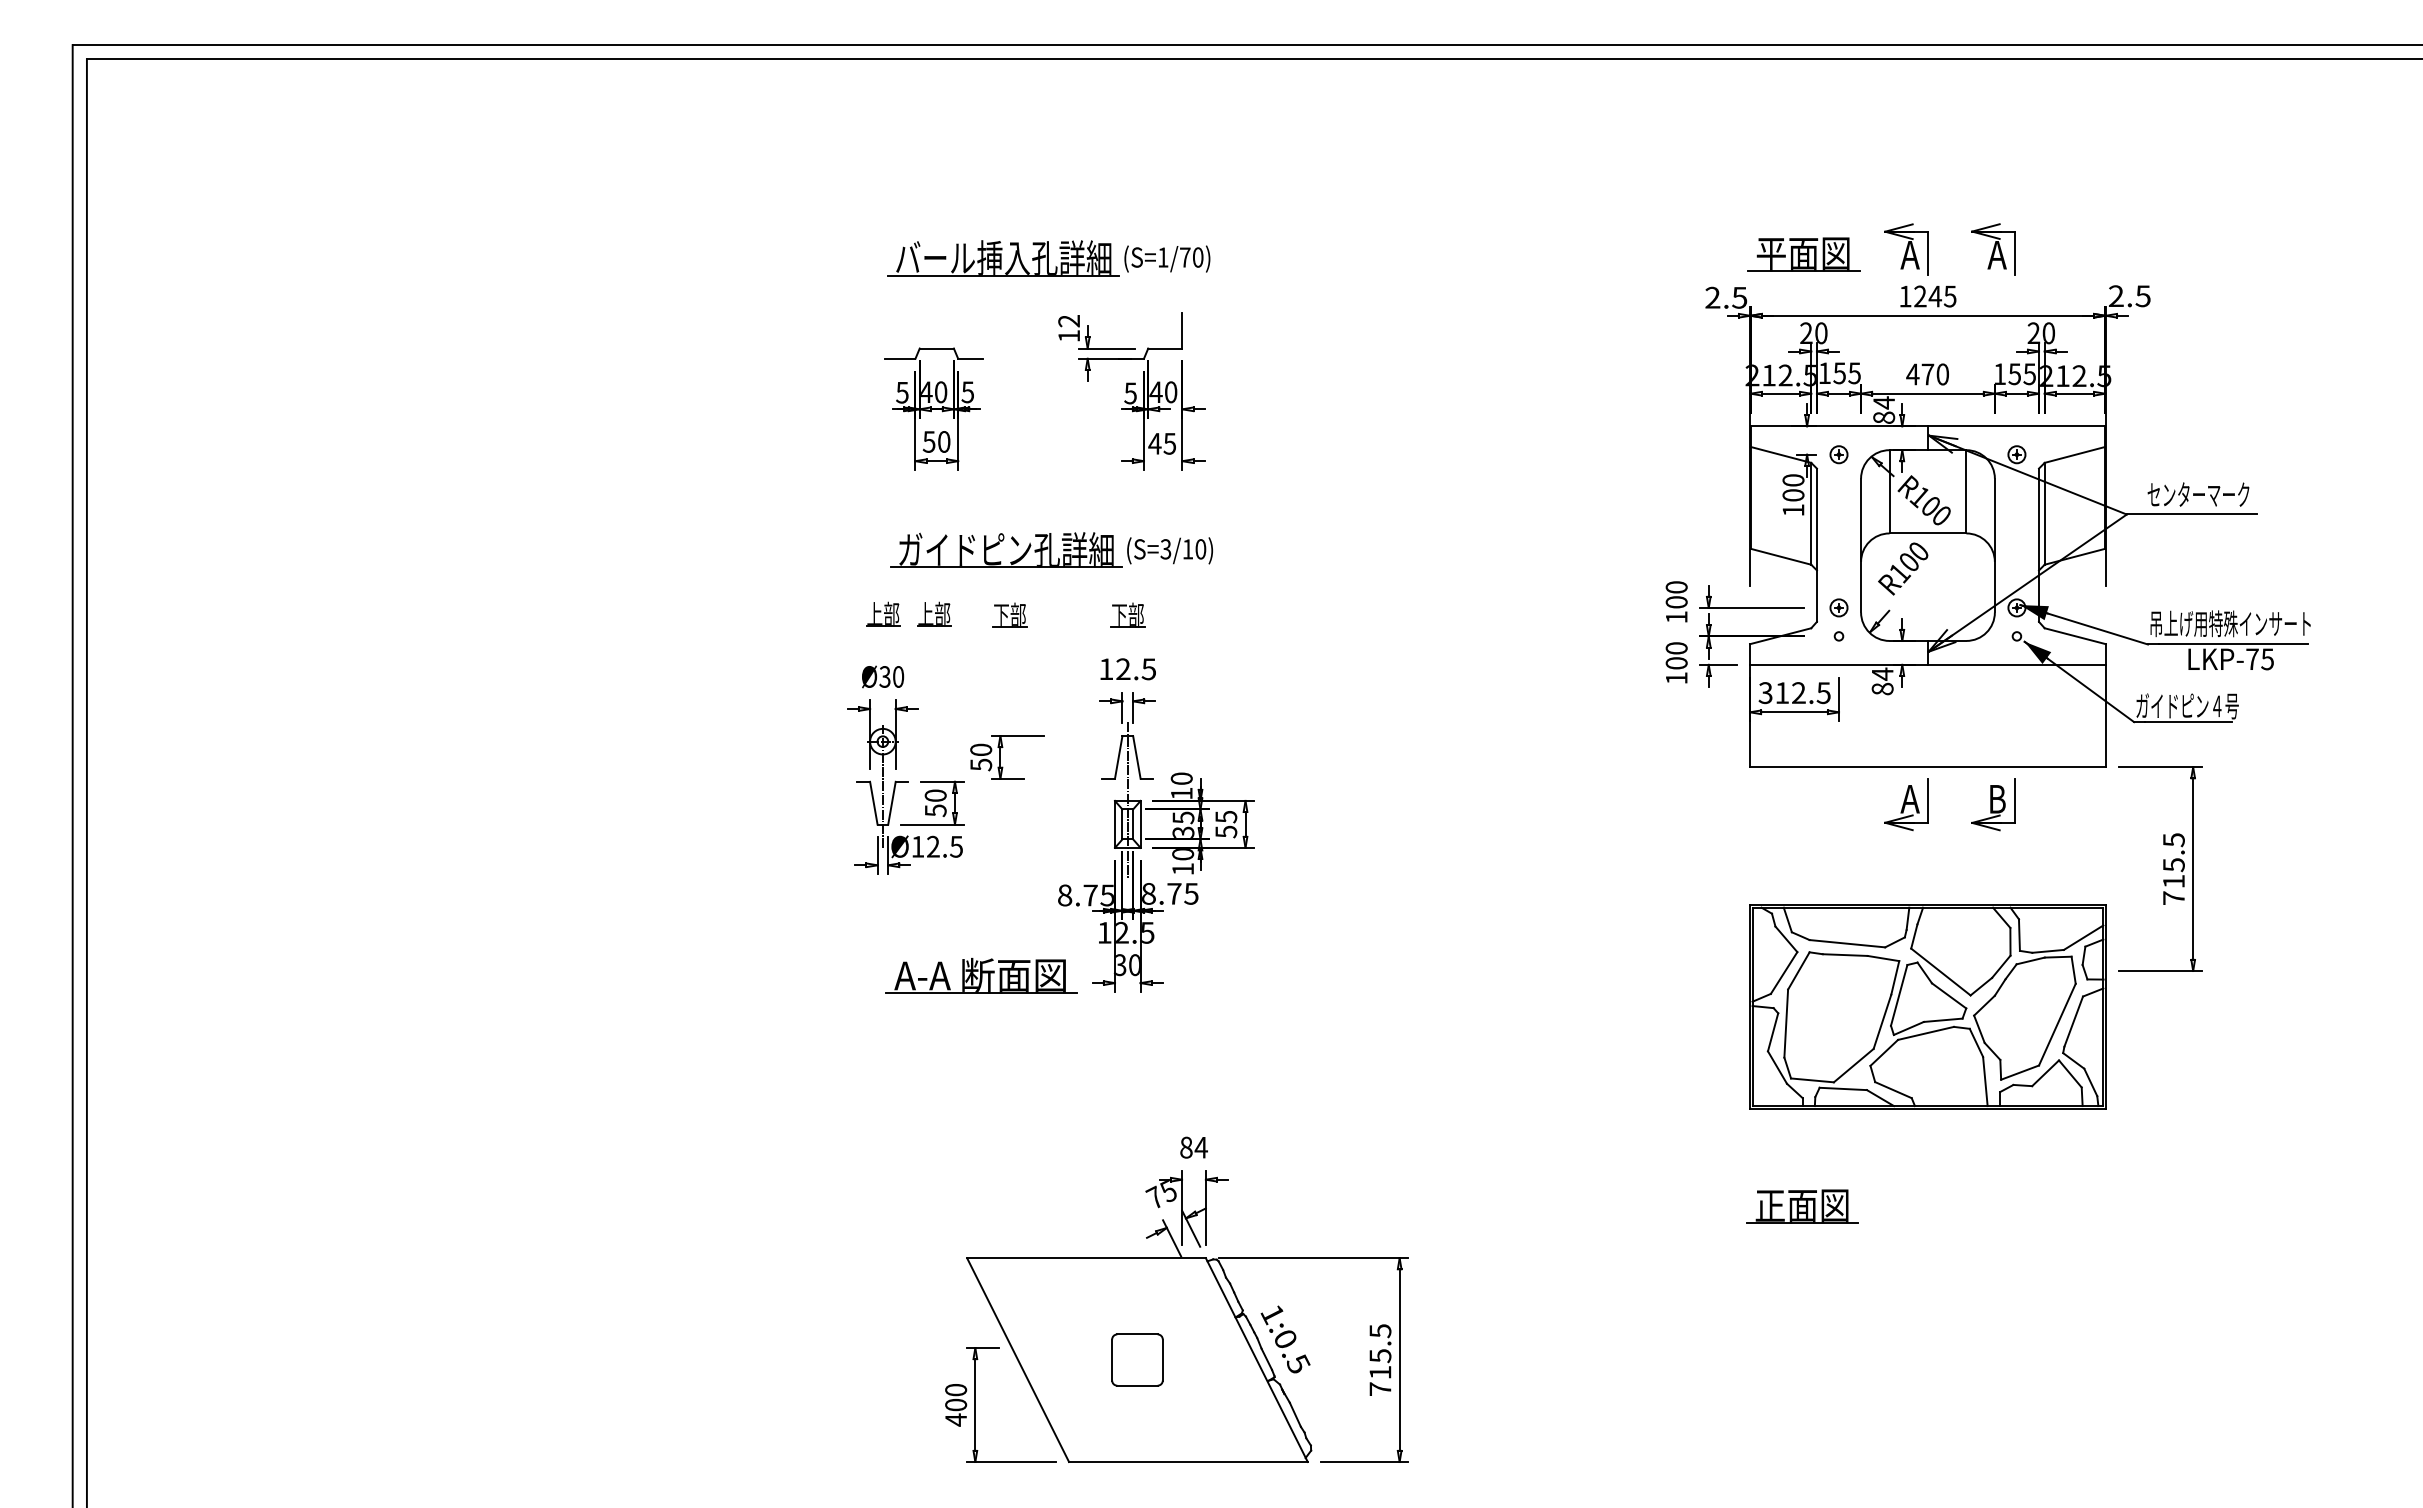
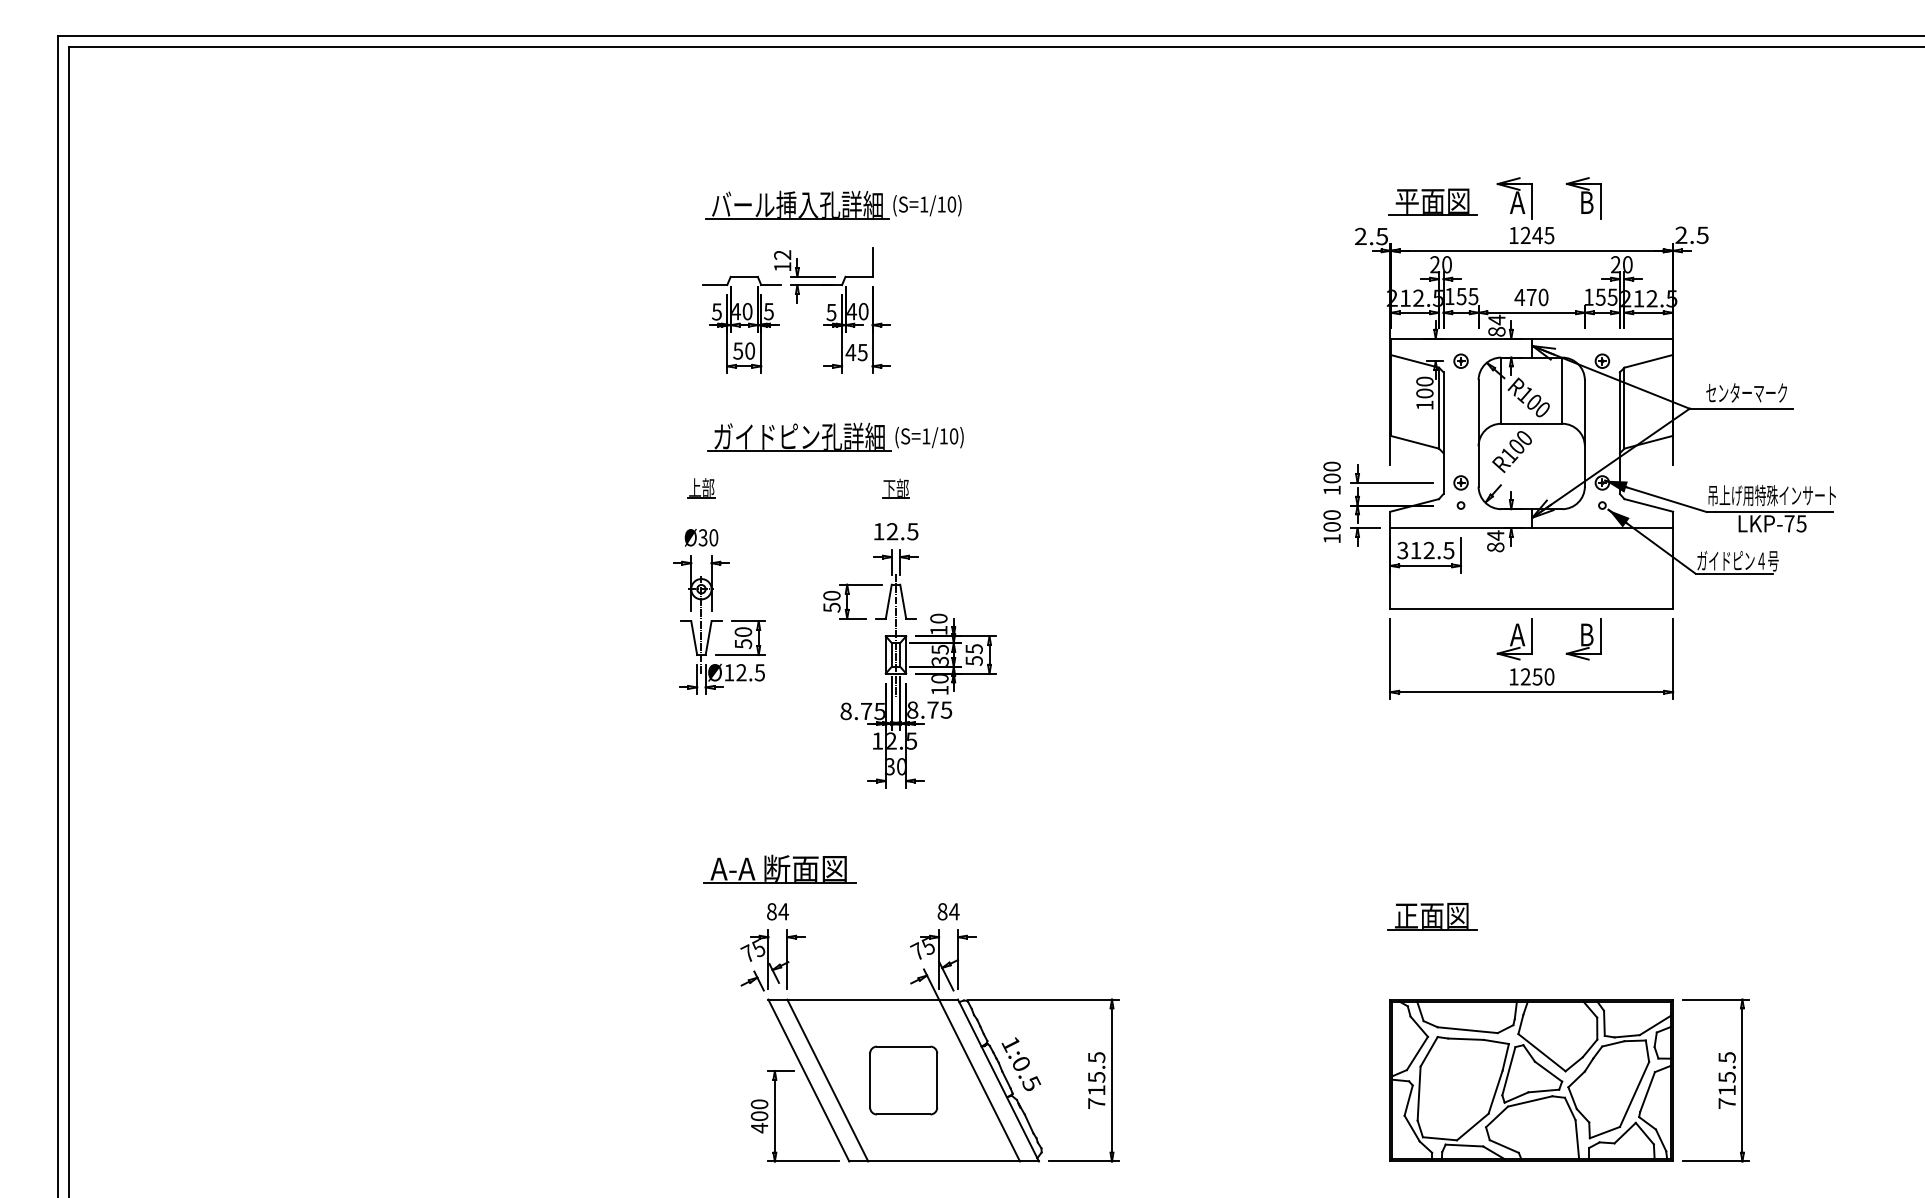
text: (1996, 255) -> (1586, 202), A -> B
text: (1185, 257) -> (941, 204), (S=1/70) -> (S=1/10)
part: (1131, 391) -> (832, 310), moved
text: (1165, 549) -> (925, 436), (S=3/10) -> (S=1/10)
part: (934, 613) -> (742, 487), removed
part: (1009, 614) -> (802, 488), removed
part: (1000, 757) -> (847, 601), moved
part: (1931, 841) -> (1534, 668), added
part: (2160, 868) -> (1716, 1080), moved
part: (981, 975) -> (779, 868), moved
part: (1927, 1006) -> (1531, 1080), moved
part: (972, 1191) -> (772, 946), added
part: (1802, 1206) -> (1432, 916), moved
line: (1041, 1359) -> (827, 1080), added
part: (1137, 1359) -> (903, 1080), size x1.67
line: (1232, 1359) -> (979, 1080), added

